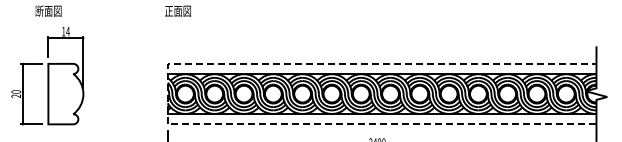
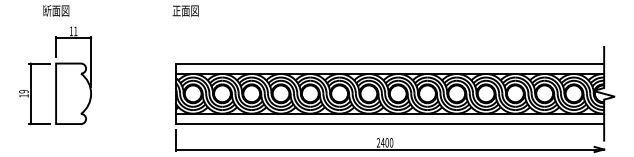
text: (67, 31) -> (75, 31), 14 -> 11
text: (15, 93) -> (23, 93), 20 -> 19
line: (167, 93) -> (175, 93), dashed -> solid

